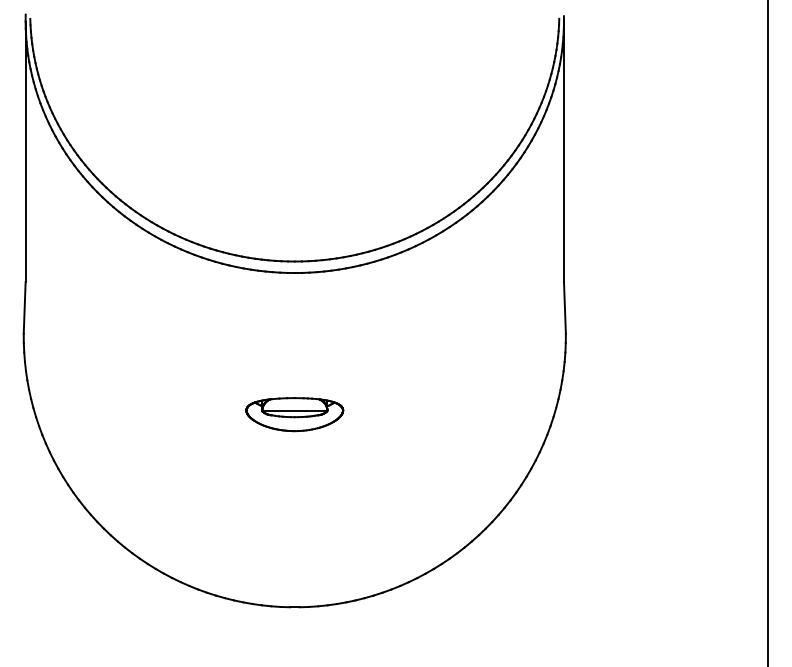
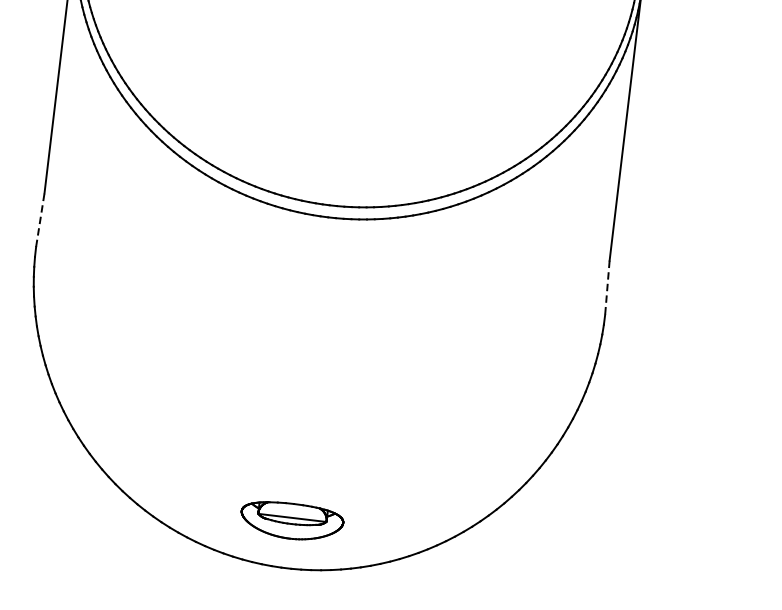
line: (24, 307) -> (40, 219), solid -> dashed
line: (564, 307) -> (606, 287), solid -> dashed
part: (294, 414) -> (291, 521), moved

